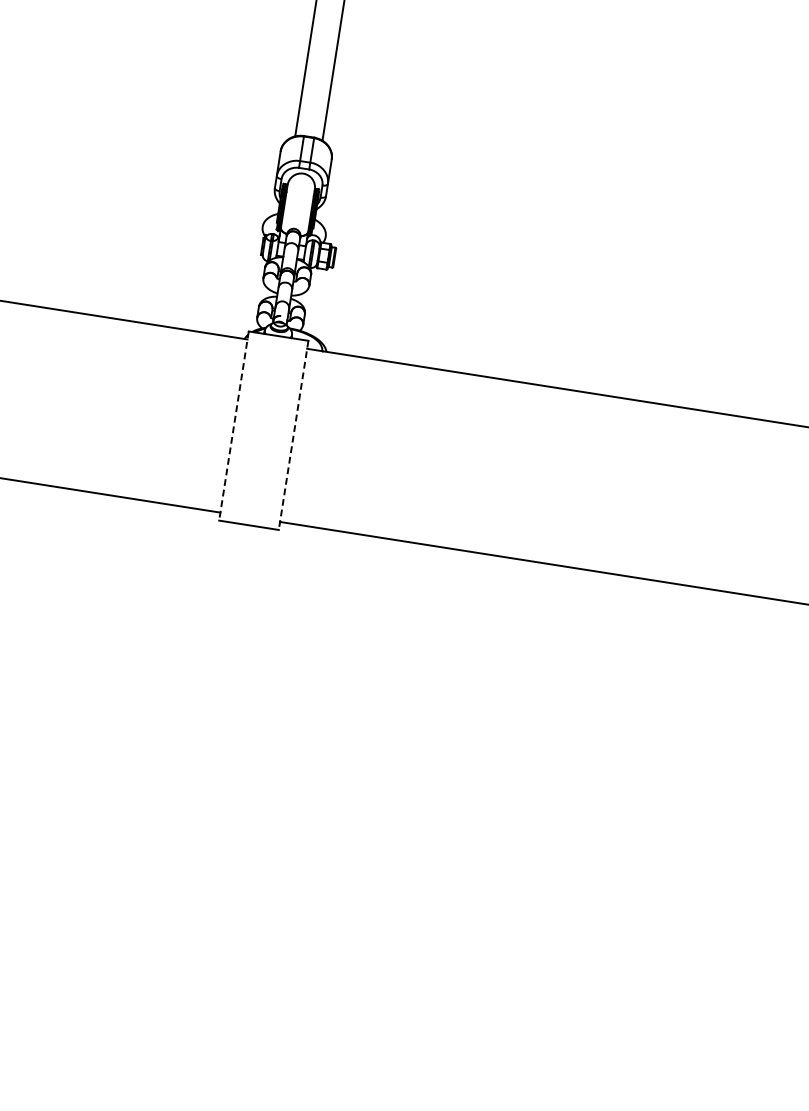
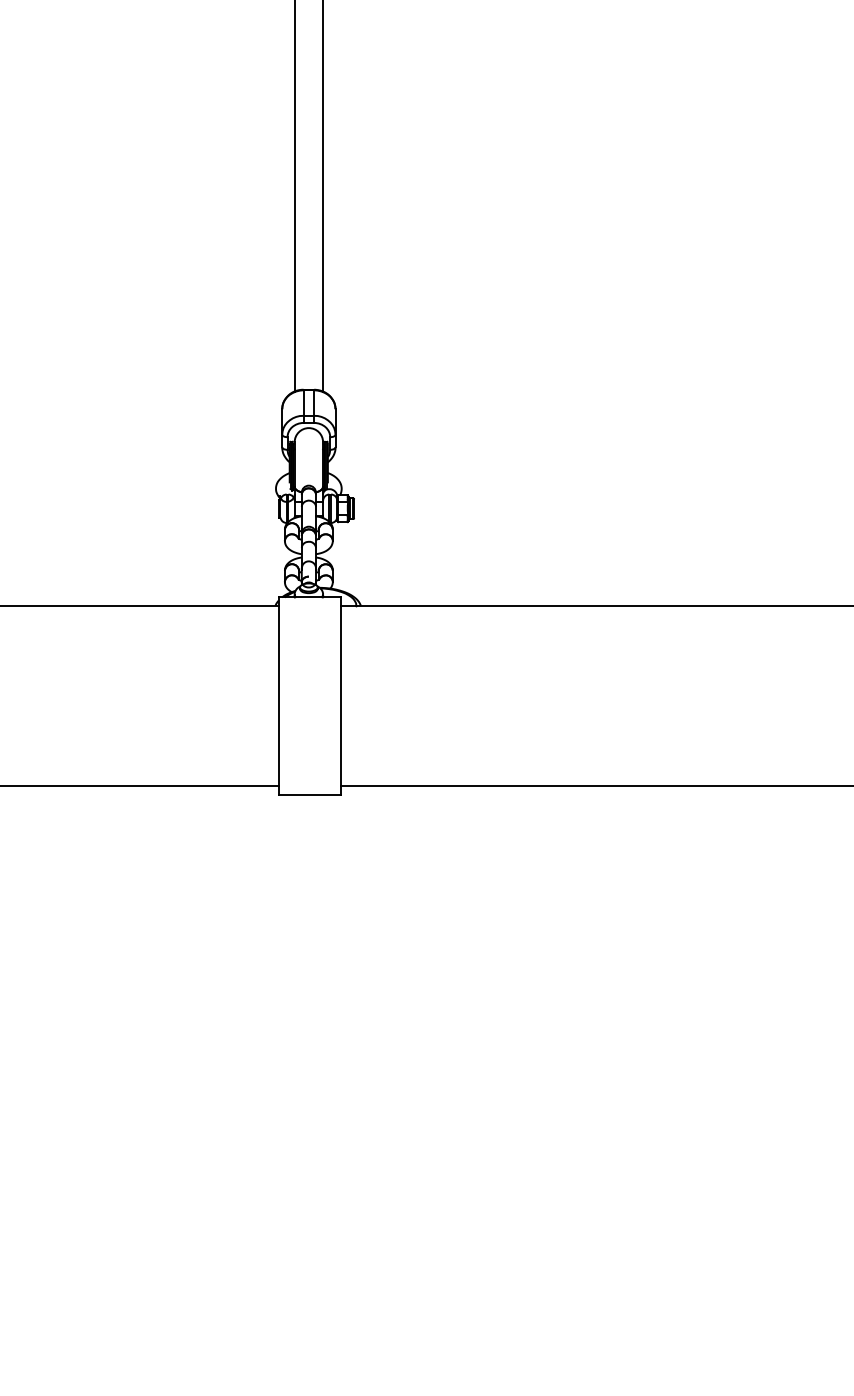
line: (233, 426) -> (278, 696), dashed -> solid
line: (293, 435) -> (340, 696), dashed -> solid

